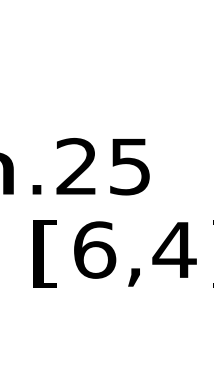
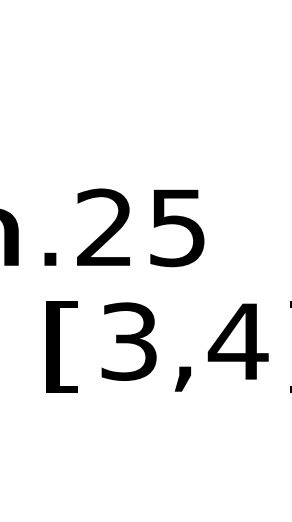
text: (95, 249) -> (130, 340), 6,4 -> 3,4

